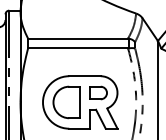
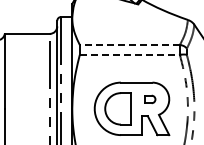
line: (77, 39) -> (129, 45), solid -> dashed
line: (78, 48) -> (130, 54), solid -> dashed
part: (98, 93) -> (150, 99), size x0.6

